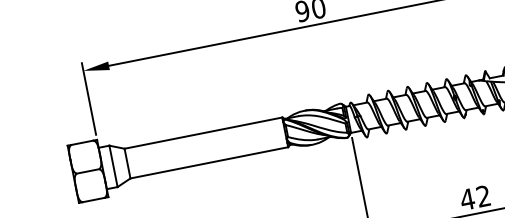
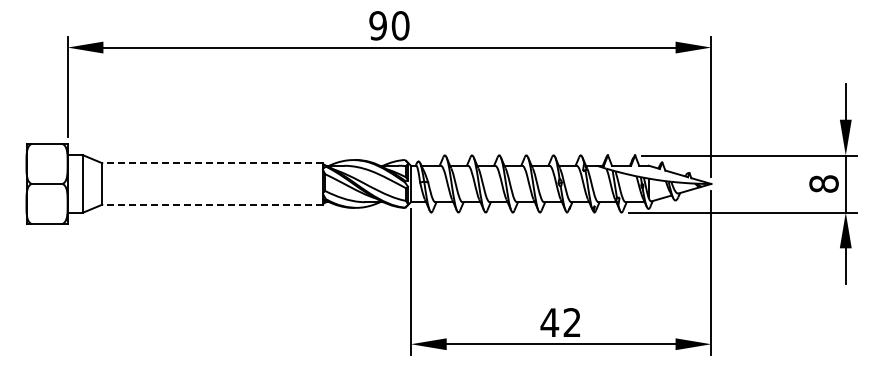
line: (202, 133) -> (211, 163), solid -> dashed
line: (208, 162) -> (211, 204), solid -> dashed

